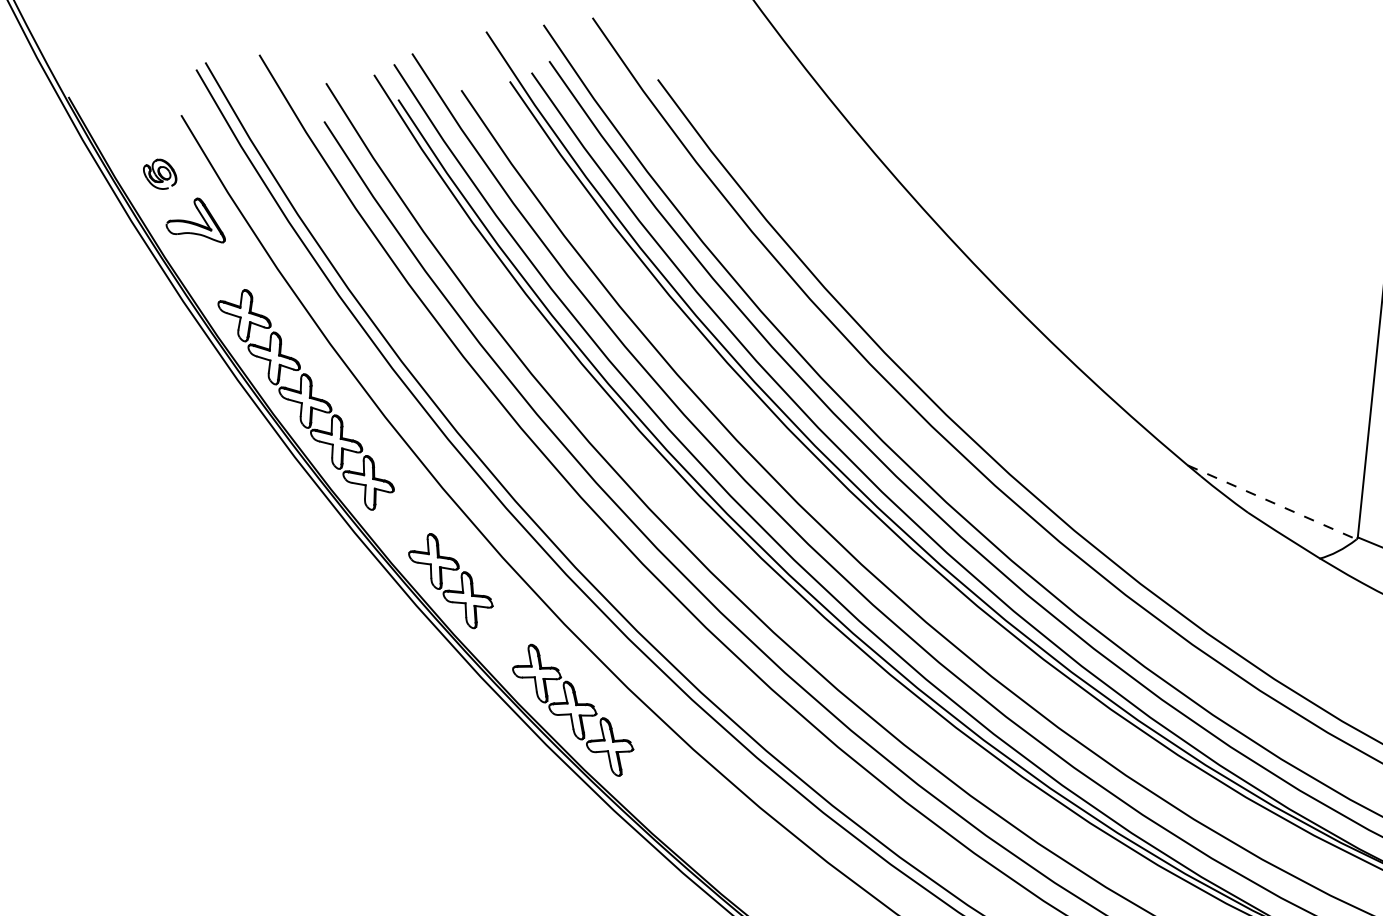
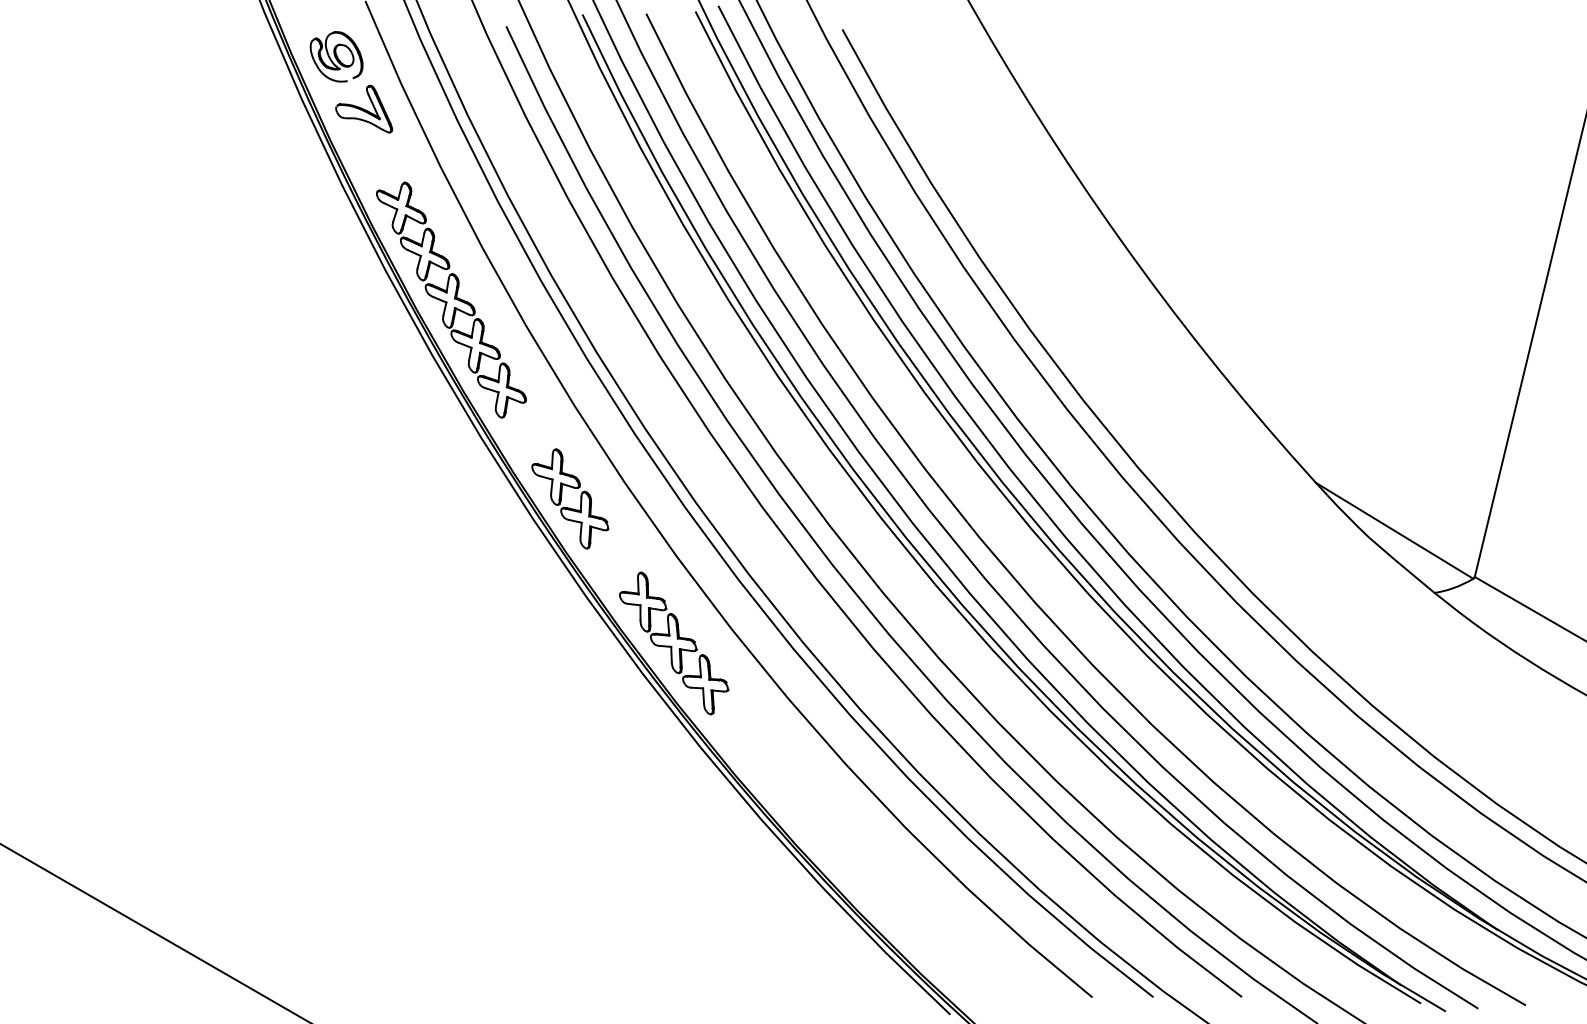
part: (160, 174) -> (336, 56), size x1.67
line: (1273, 502) -> (1395, 531), dashed -> solid

